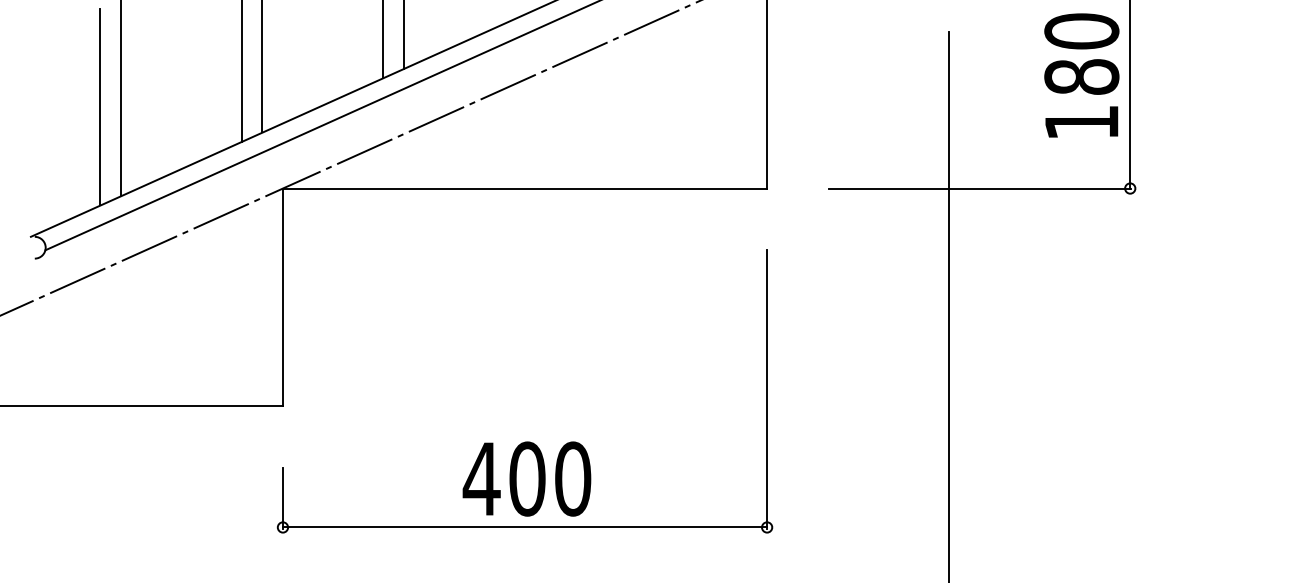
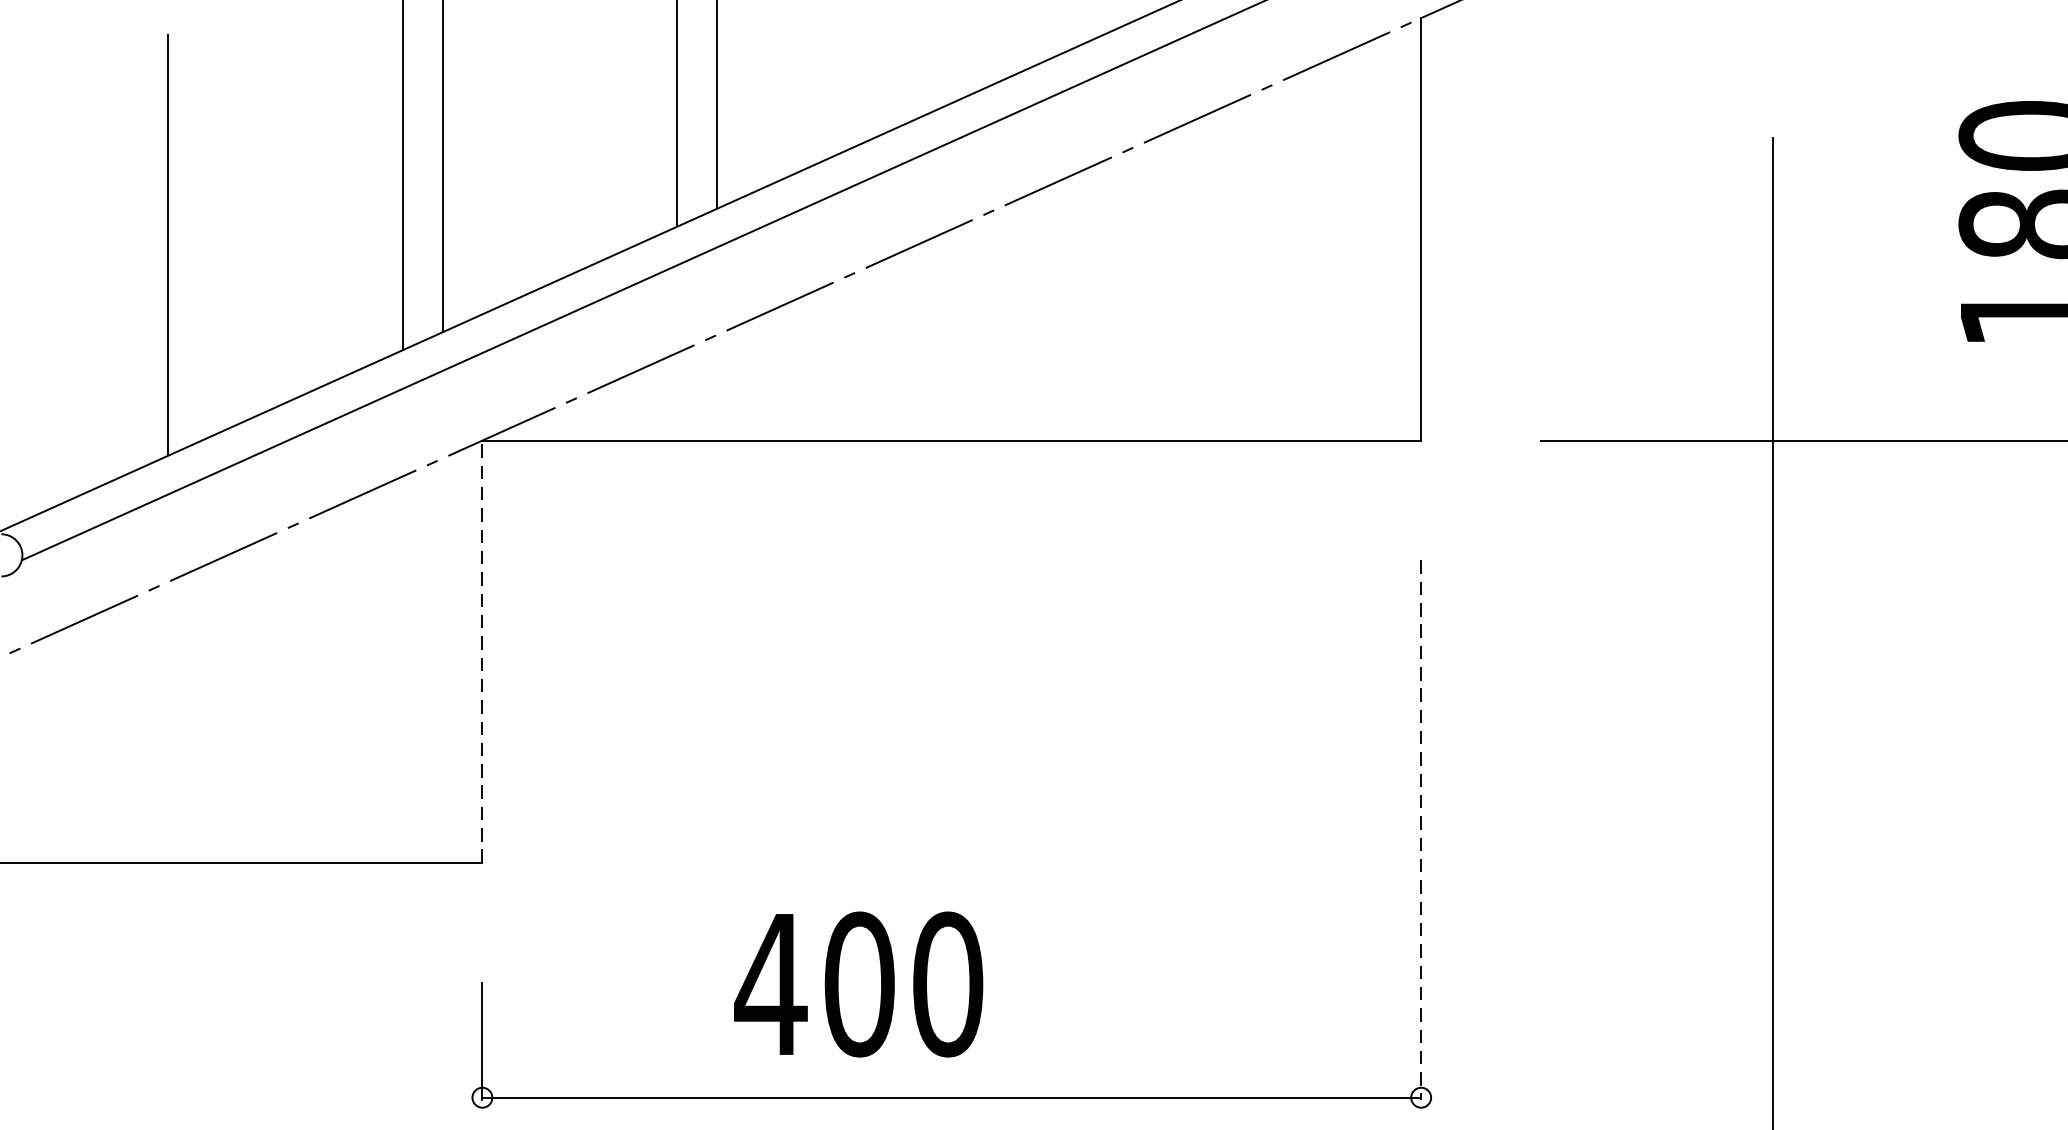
line: (100, 107) -> (128, 283), removed
line: (282, 297) -> (481, 651), solid -> dashed
line: (767, 389) -> (1421, 830), solid -> dashed
text: (526, 478) -> (857, 983), moved

